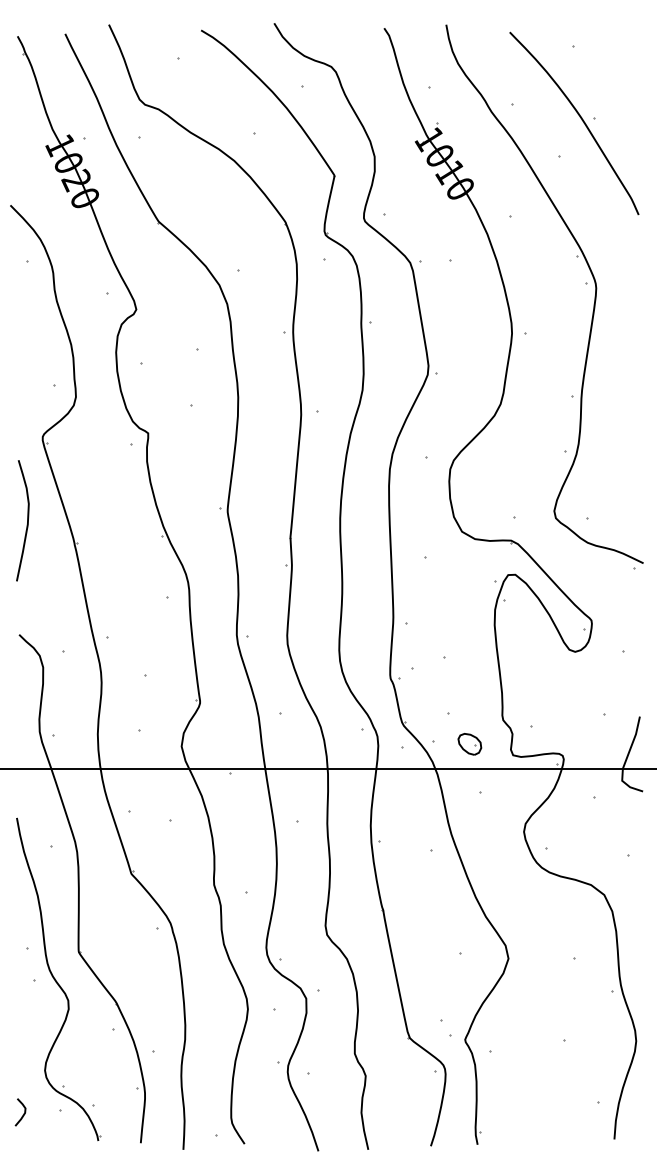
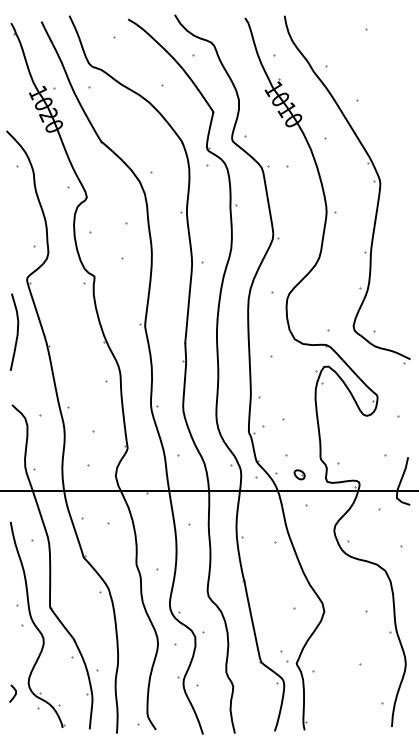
part: (574, 123) -> (366, 78), removed
part: (469, 743) -> (299, 474), size x0.7
curve: (22, 1113) -> (14, 694), moved

